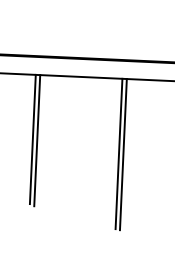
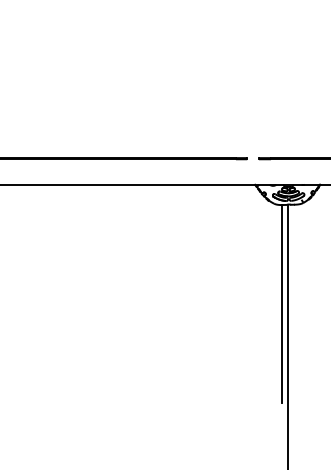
line: (33, 139) -> (34, 276), removed
line: (37, 140) -> (40, 277), removed
line: (119, 153) -> (157, 291), removed
line: (123, 154) -> (163, 291), removed

